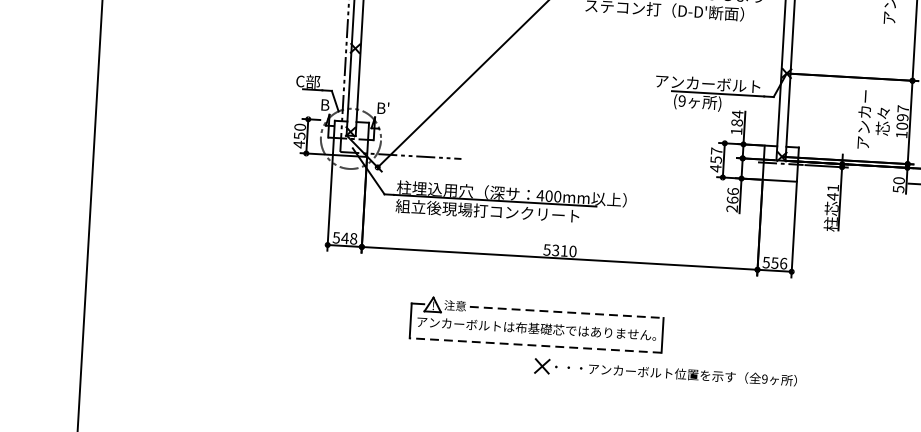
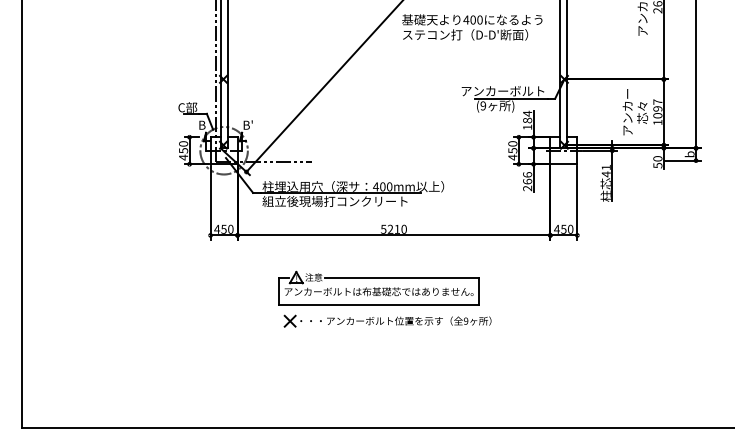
text: (716, 150) -> (512, 143), 457 -> 450
text: (344, 237) -> (223, 228), 548 -> 450
text: (555, 250) -> (390, 229), 5310 -> 5210
text: (774, 262) -> (563, 228), 556 -> 450
line: (566, 312) -> (401, 277), dashed -> solid
line: (535, 345) -> (378, 305), dashed -> solid
part: (665, 372) -> (387, 320), moved

